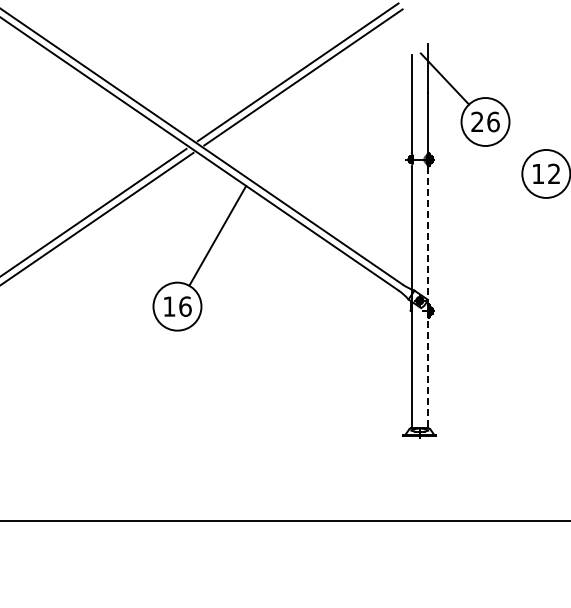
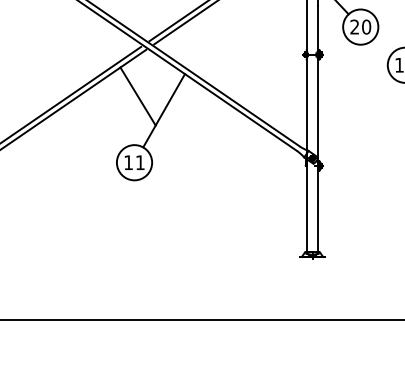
text: (493, 121) -> (366, 26), 26 -> 20
line: (182, 216) -> (138, 96), added
line: (427, 297) -> (318, 156), dashed -> solid
text: (185, 306) -> (140, 162), 16 -> 11

